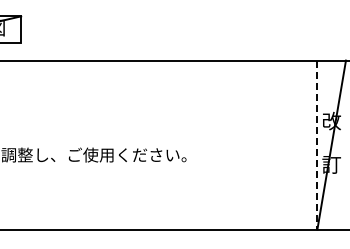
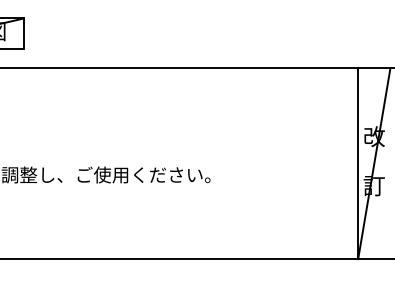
line: (317, 145) -> (358, 164), dashed -> solid

